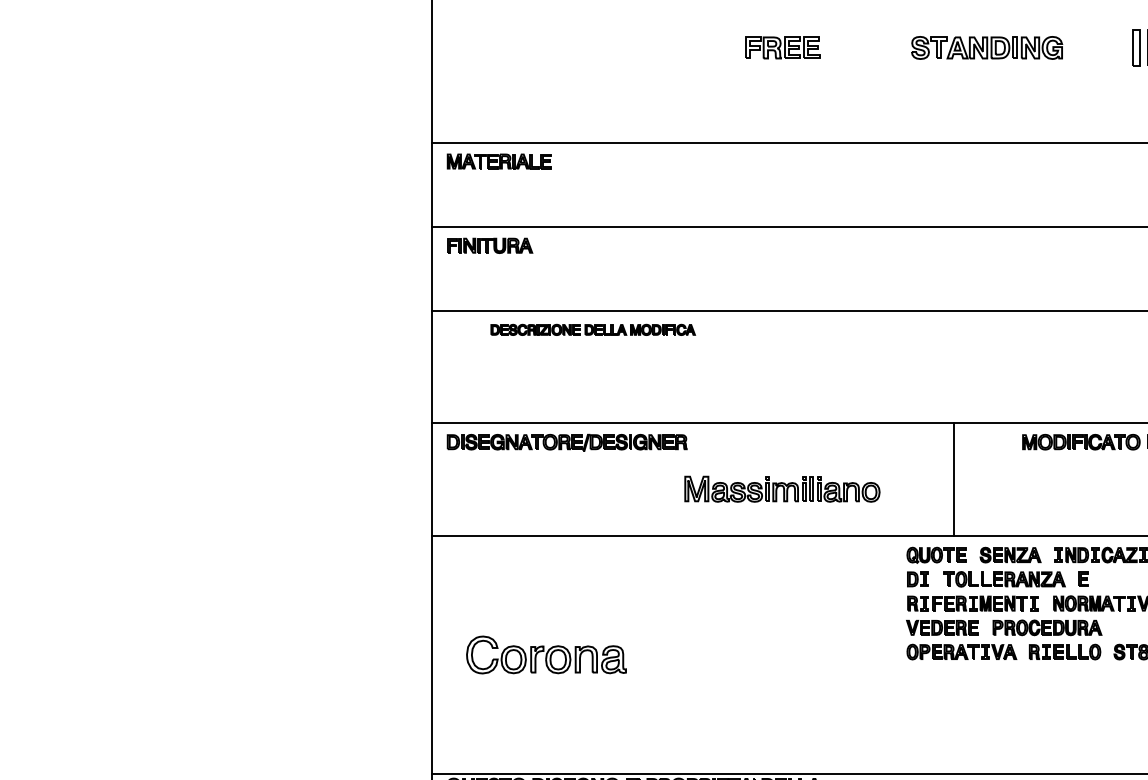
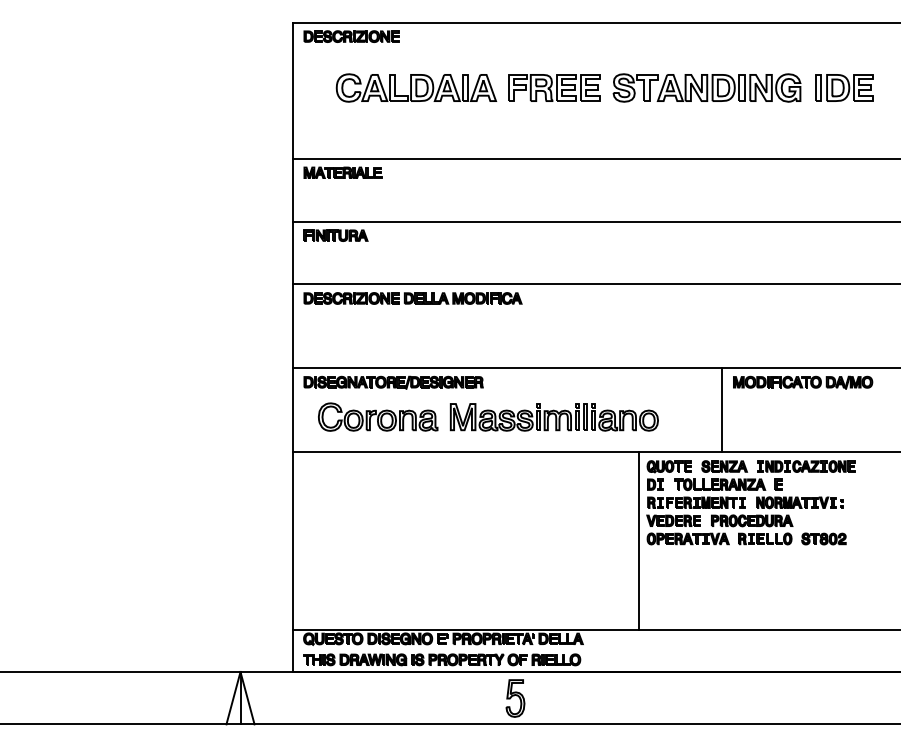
part: (597, 47) -> (416, 87), added
part: (782, 47) -> (554, 87), size x1.67
part: (986, 47) -> (706, 87), size x1.67
part: (592, 329) -> (412, 298), size x1.43
line: (954, 480) -> (722, 410), moved
part: (781, 489) -> (553, 417), size x1.43
part: (546, 654) -> (378, 416), moved
line: (895, 655) -> (638, 541), added

